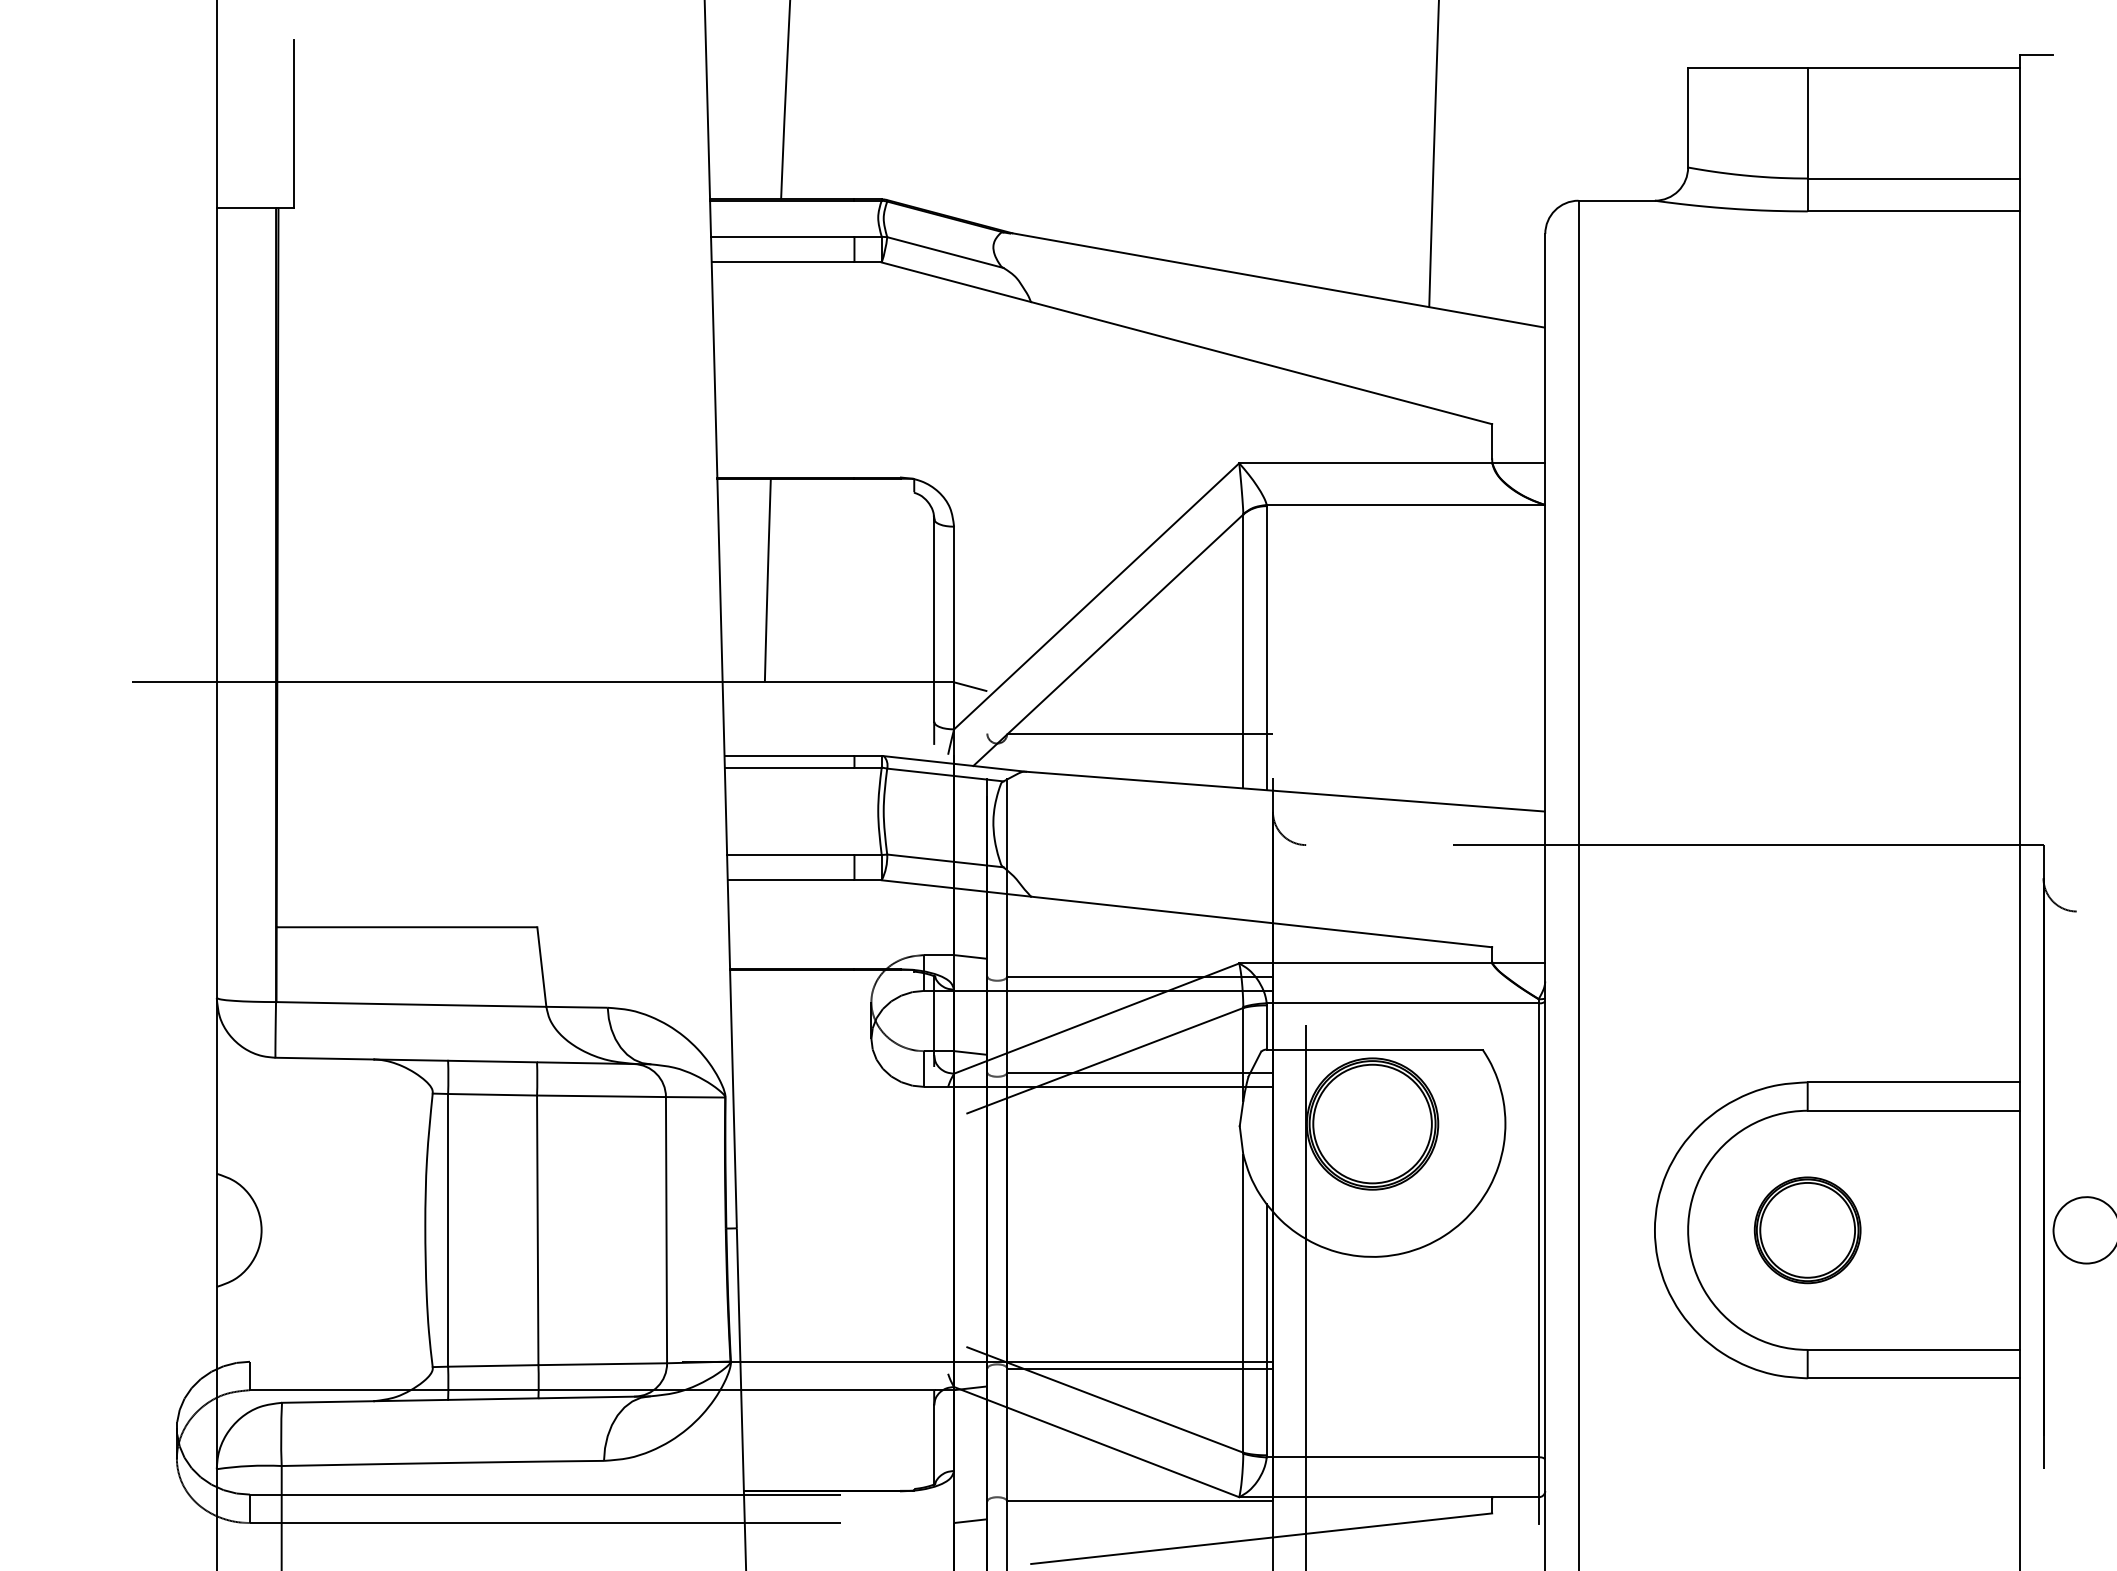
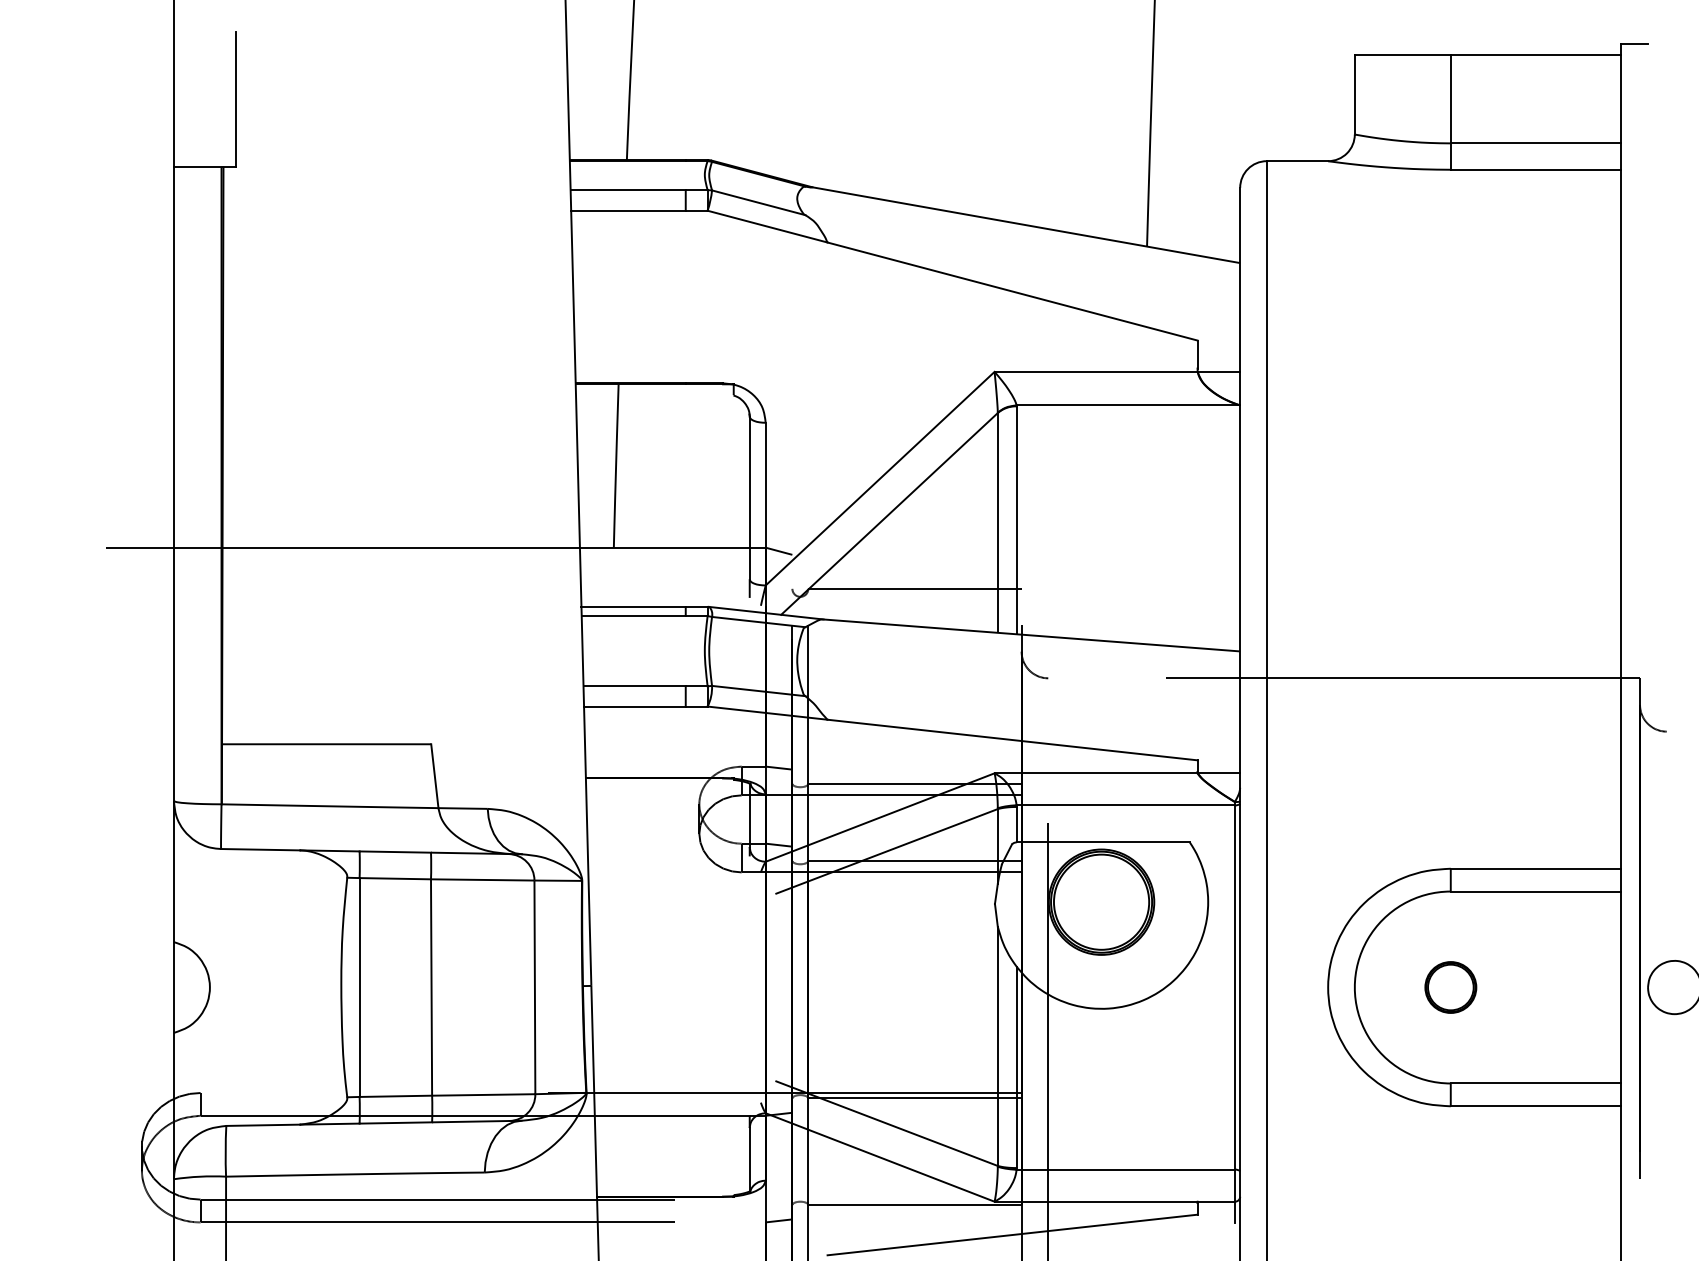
part: (1807, 1230) -> (1450, 987), size x0.6

